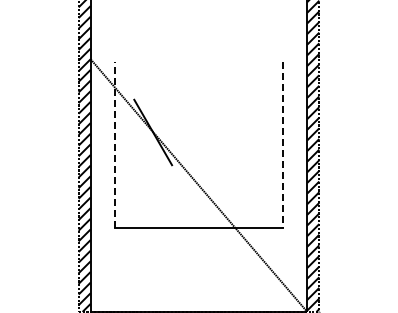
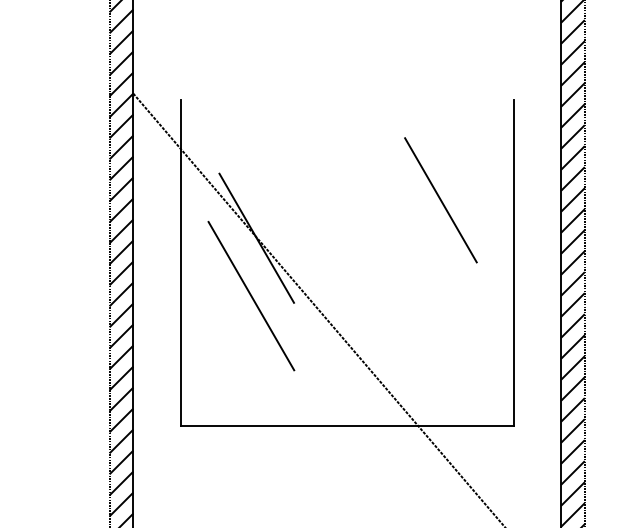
line: (246, 112) -> (441, 198), added
line: (114, 144) -> (180, 261), dashed -> solid
line: (283, 144) -> (514, 261), dashed -> solid
line: (150, 161) -> (251, 295), added

